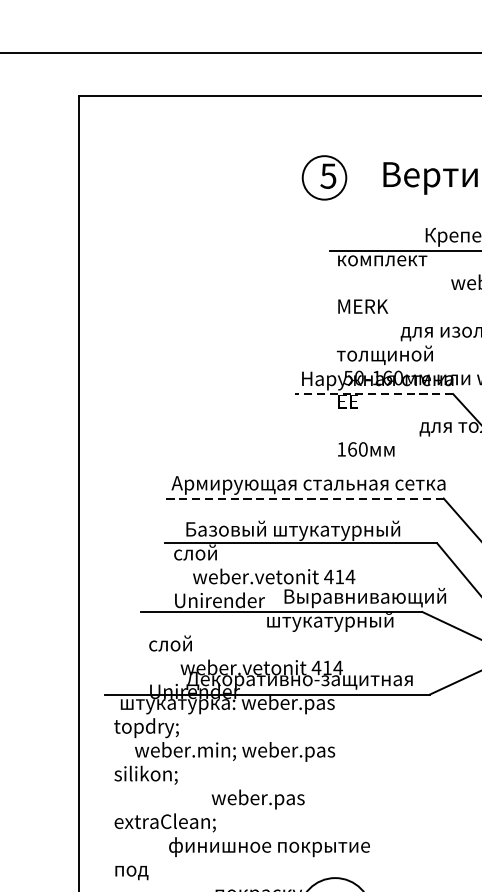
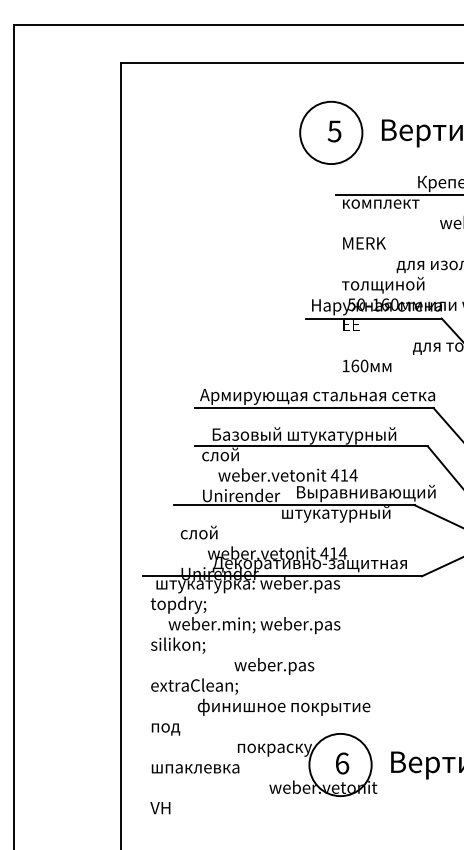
circle: (324, 177) -> (331, 132), size x1.67
line: (373, 394) -> (373, 318), dashed -> solid
line: (304, 498) -> (314, 408), dashed -> solid

